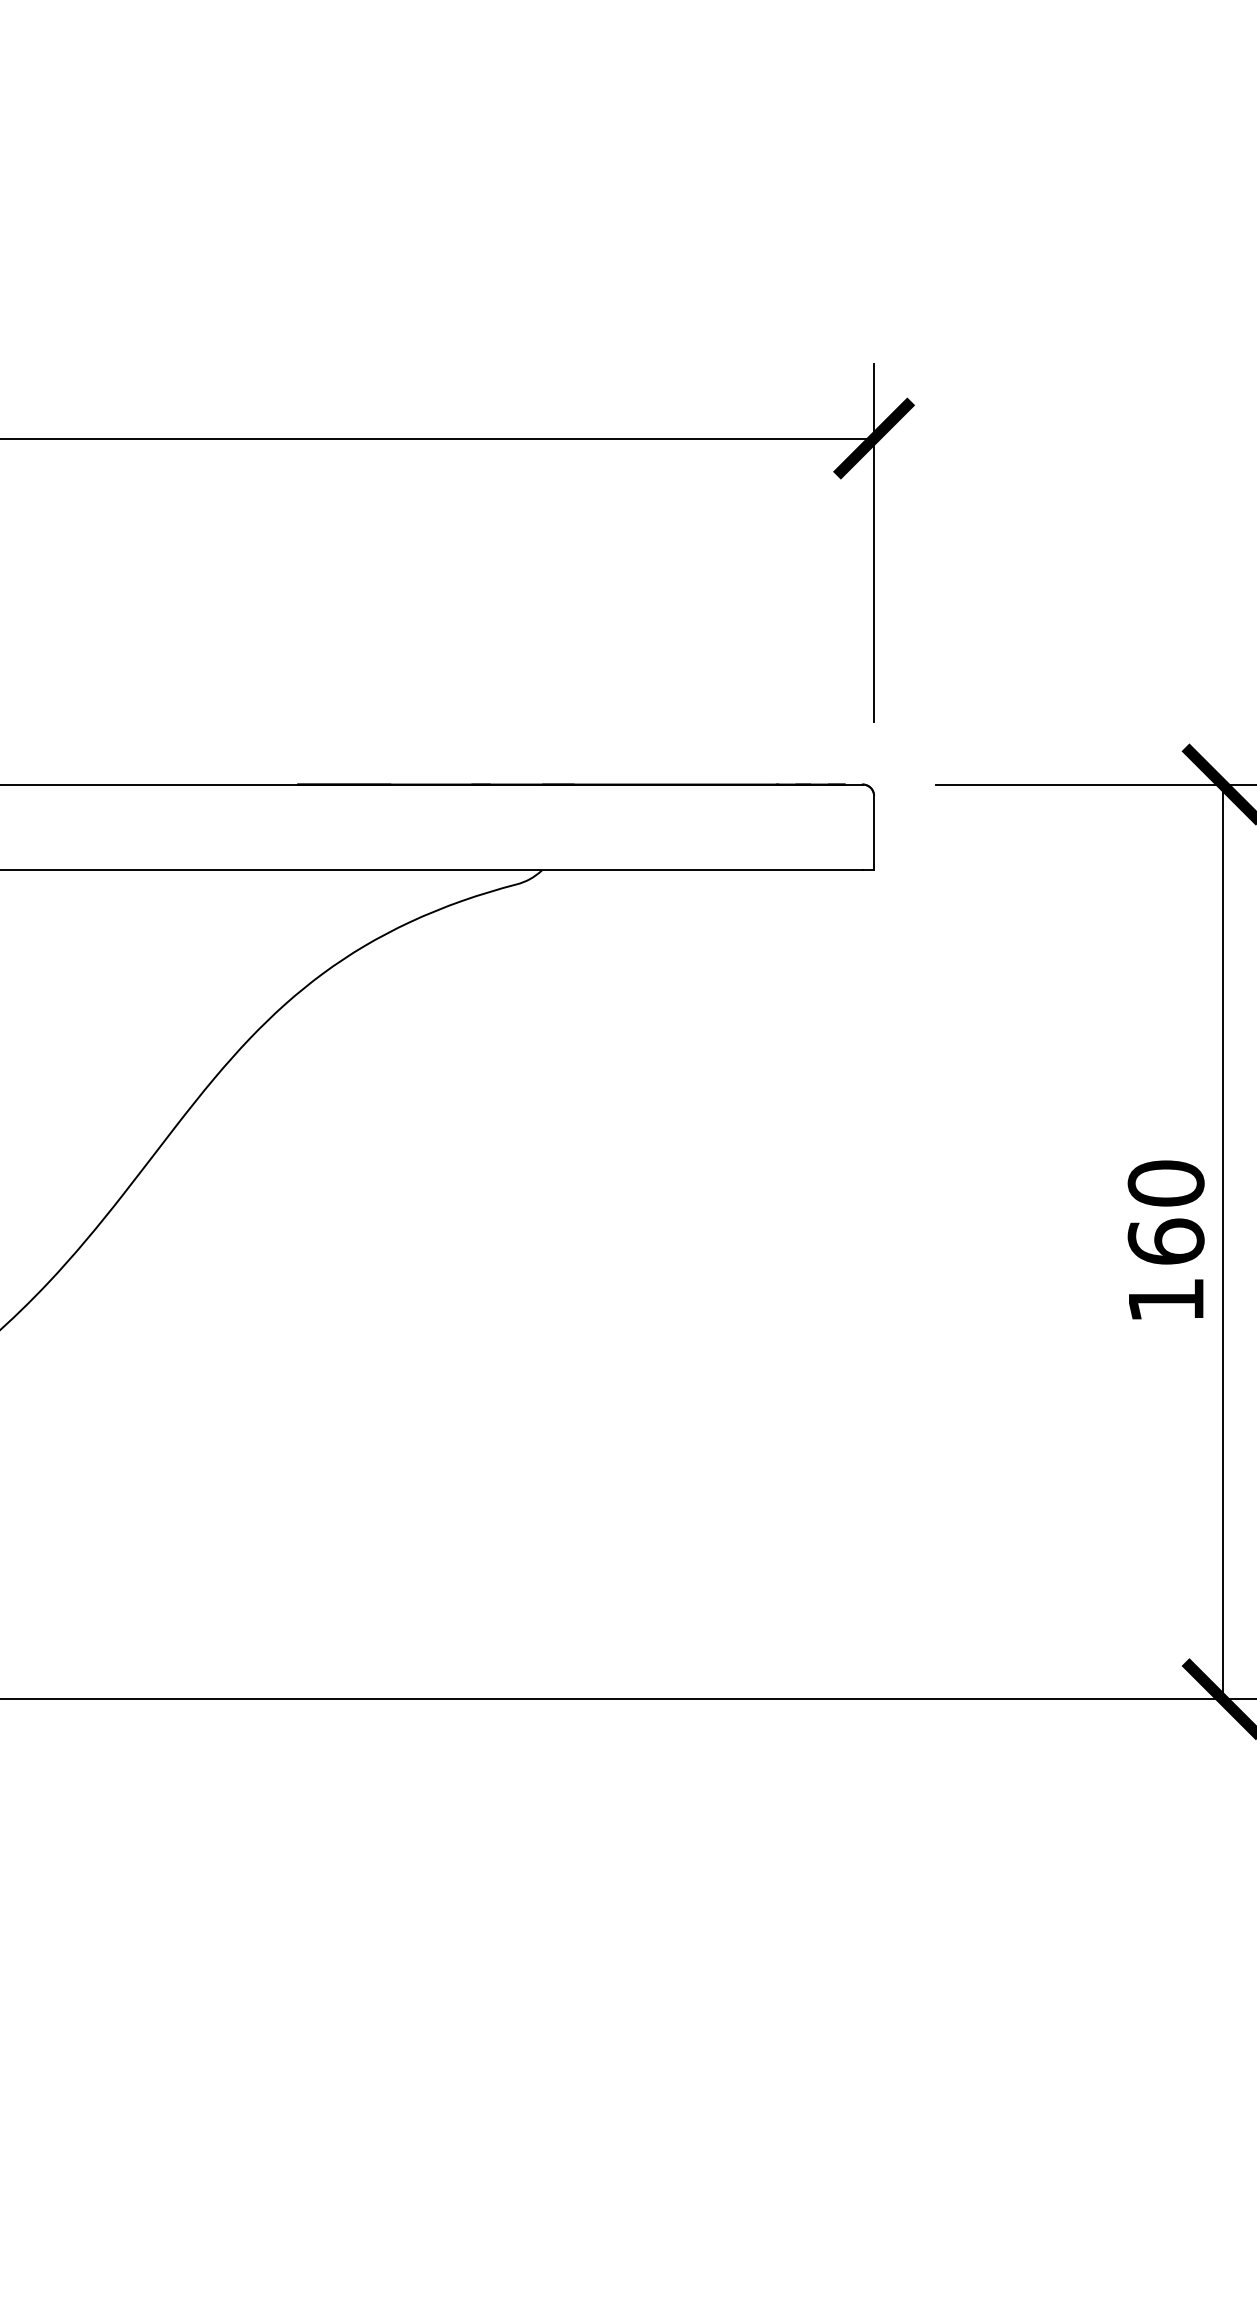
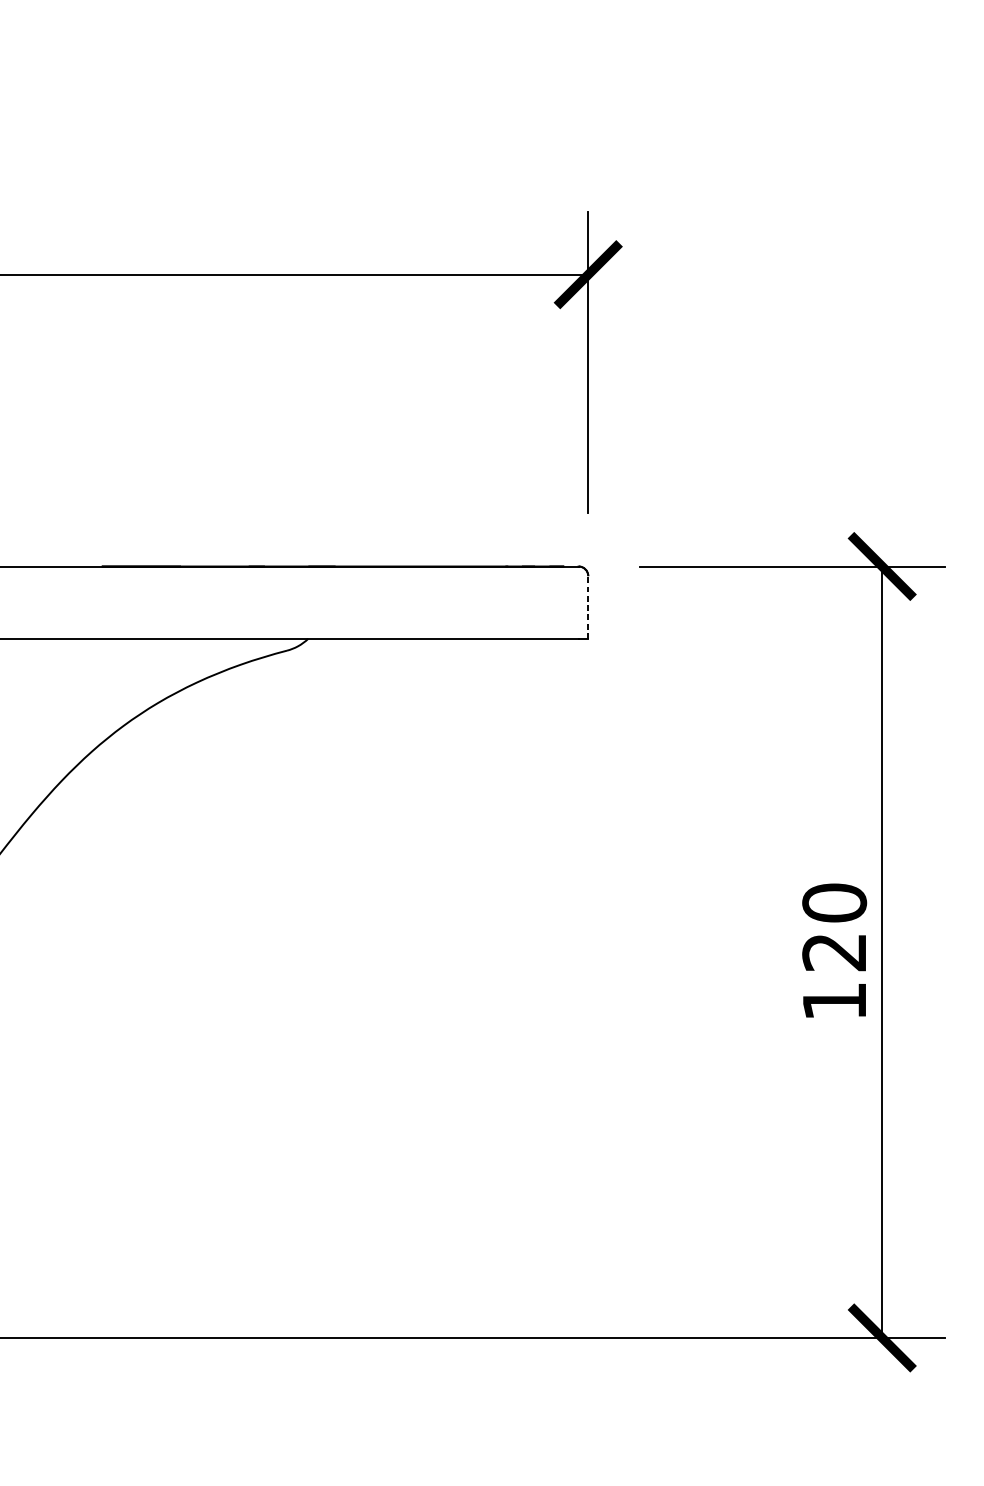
line: (874, 832) -> (588, 606), solid -> dashed
text: (1165, 1241) -> (834, 951), 160 -> 120

